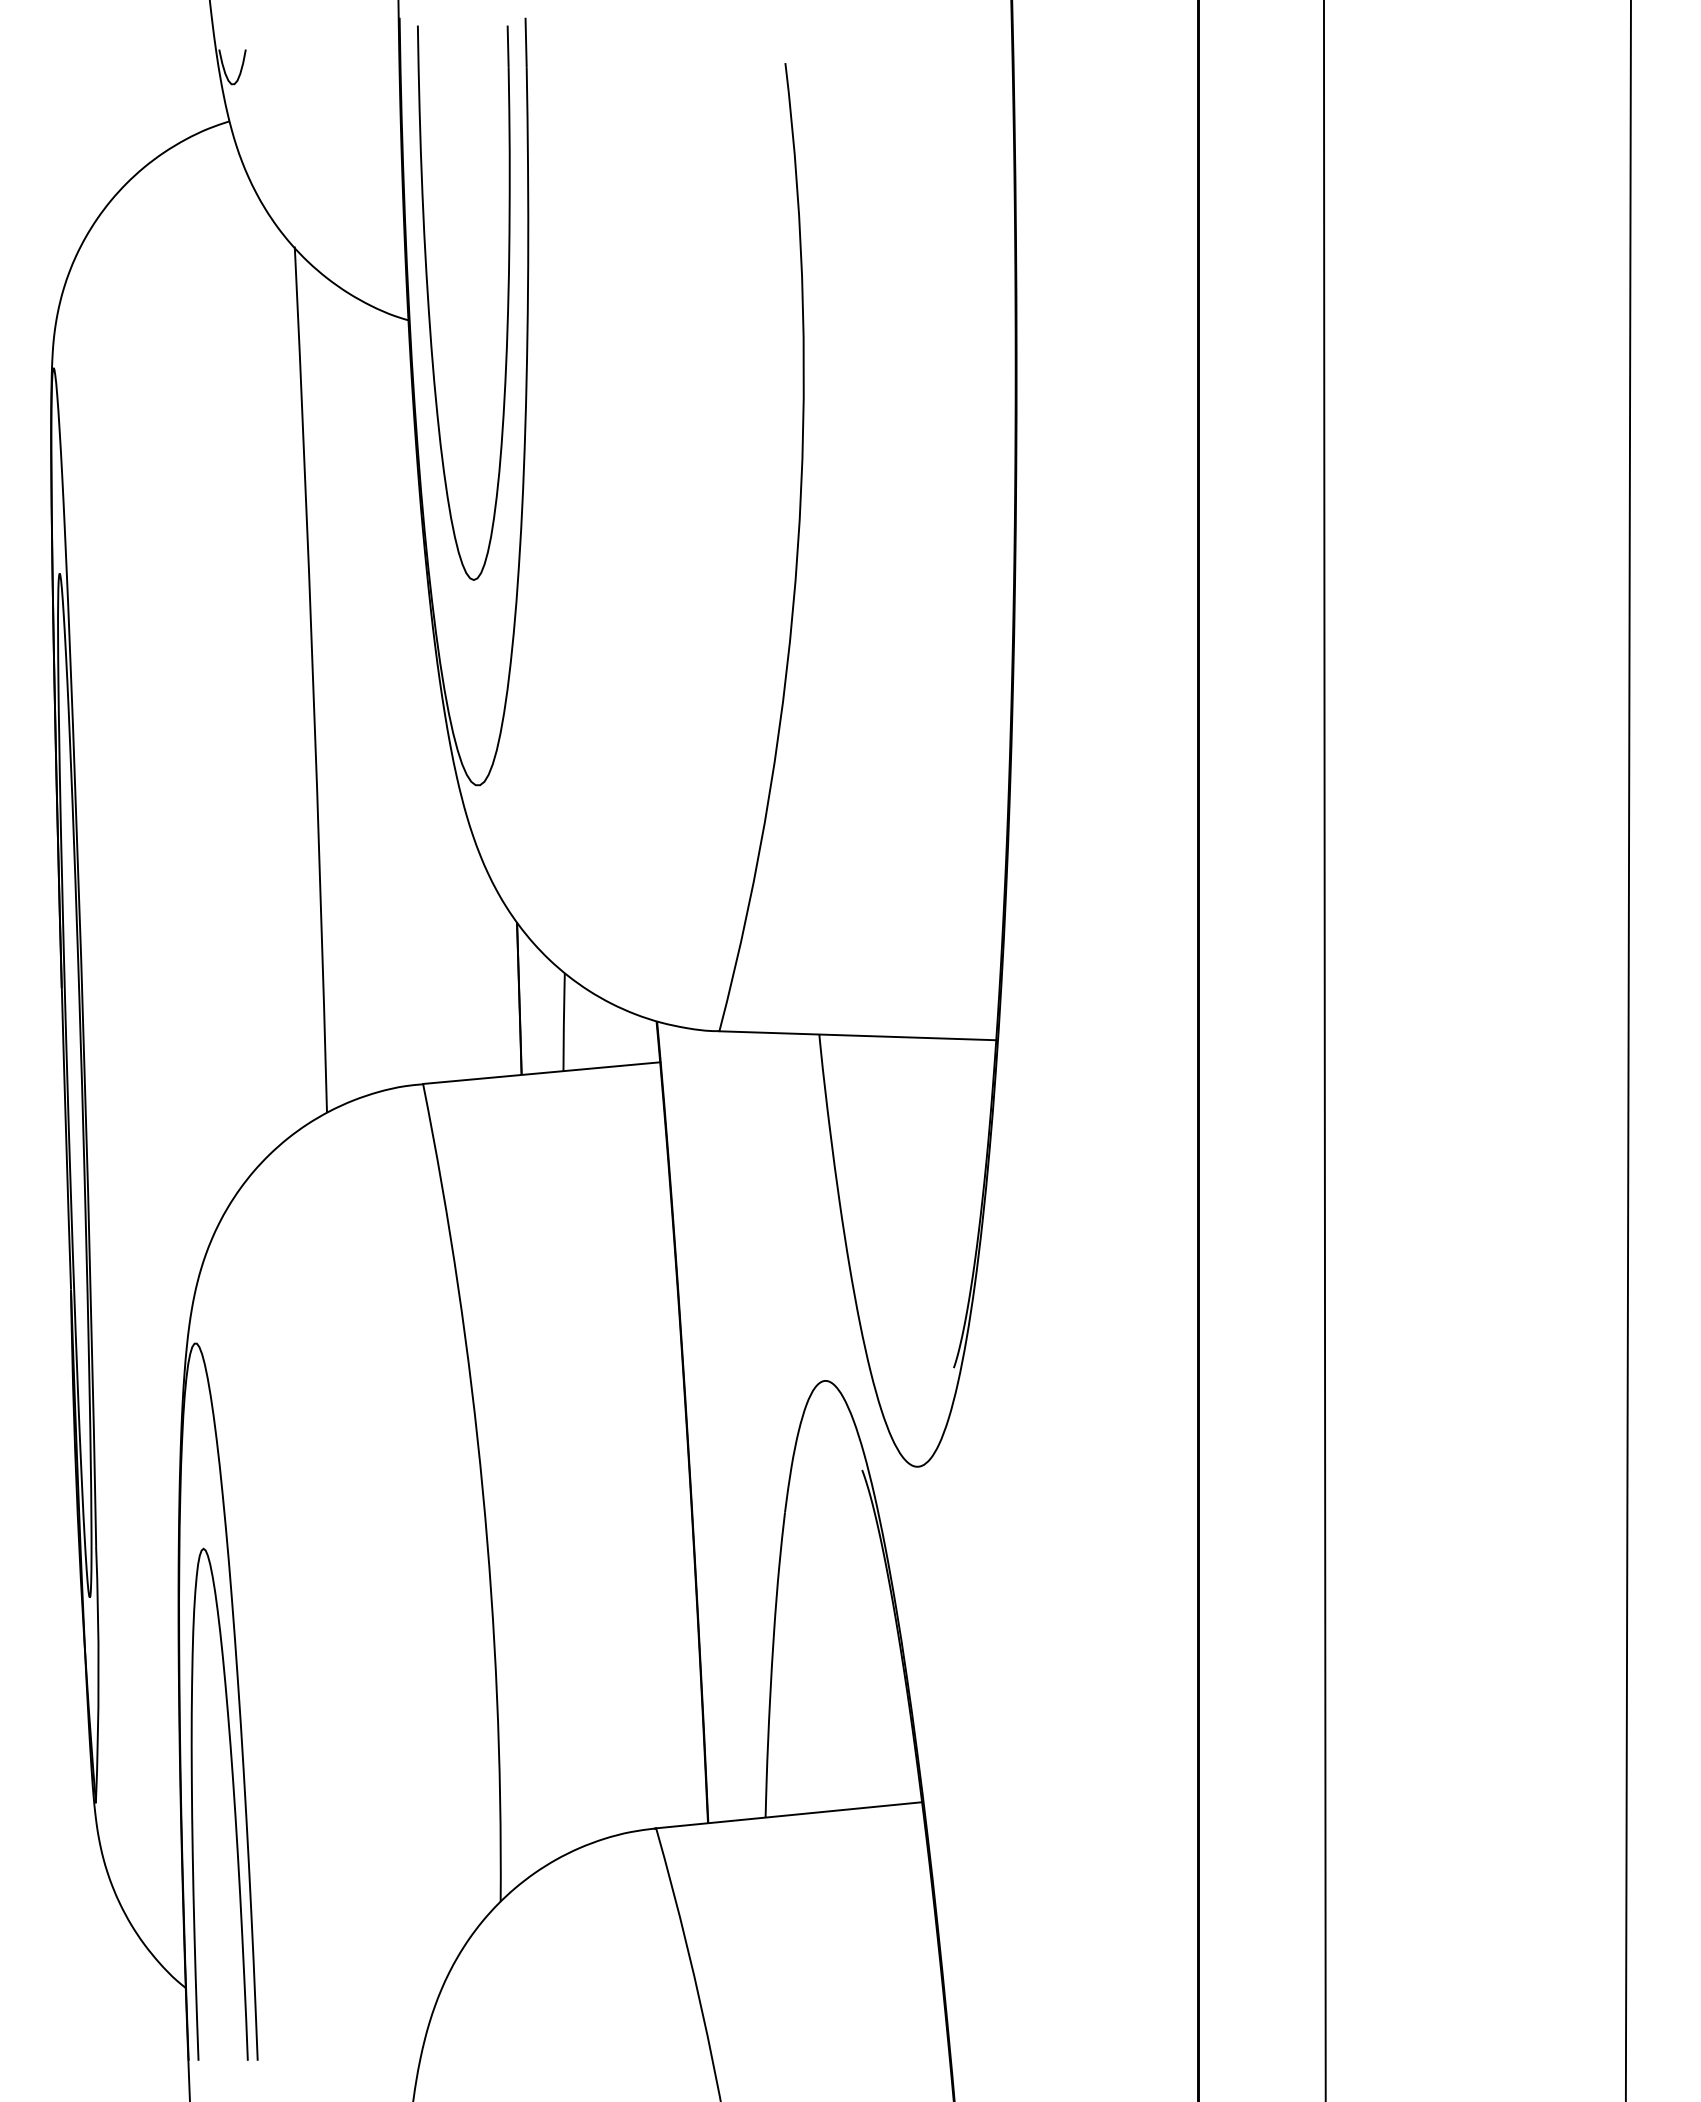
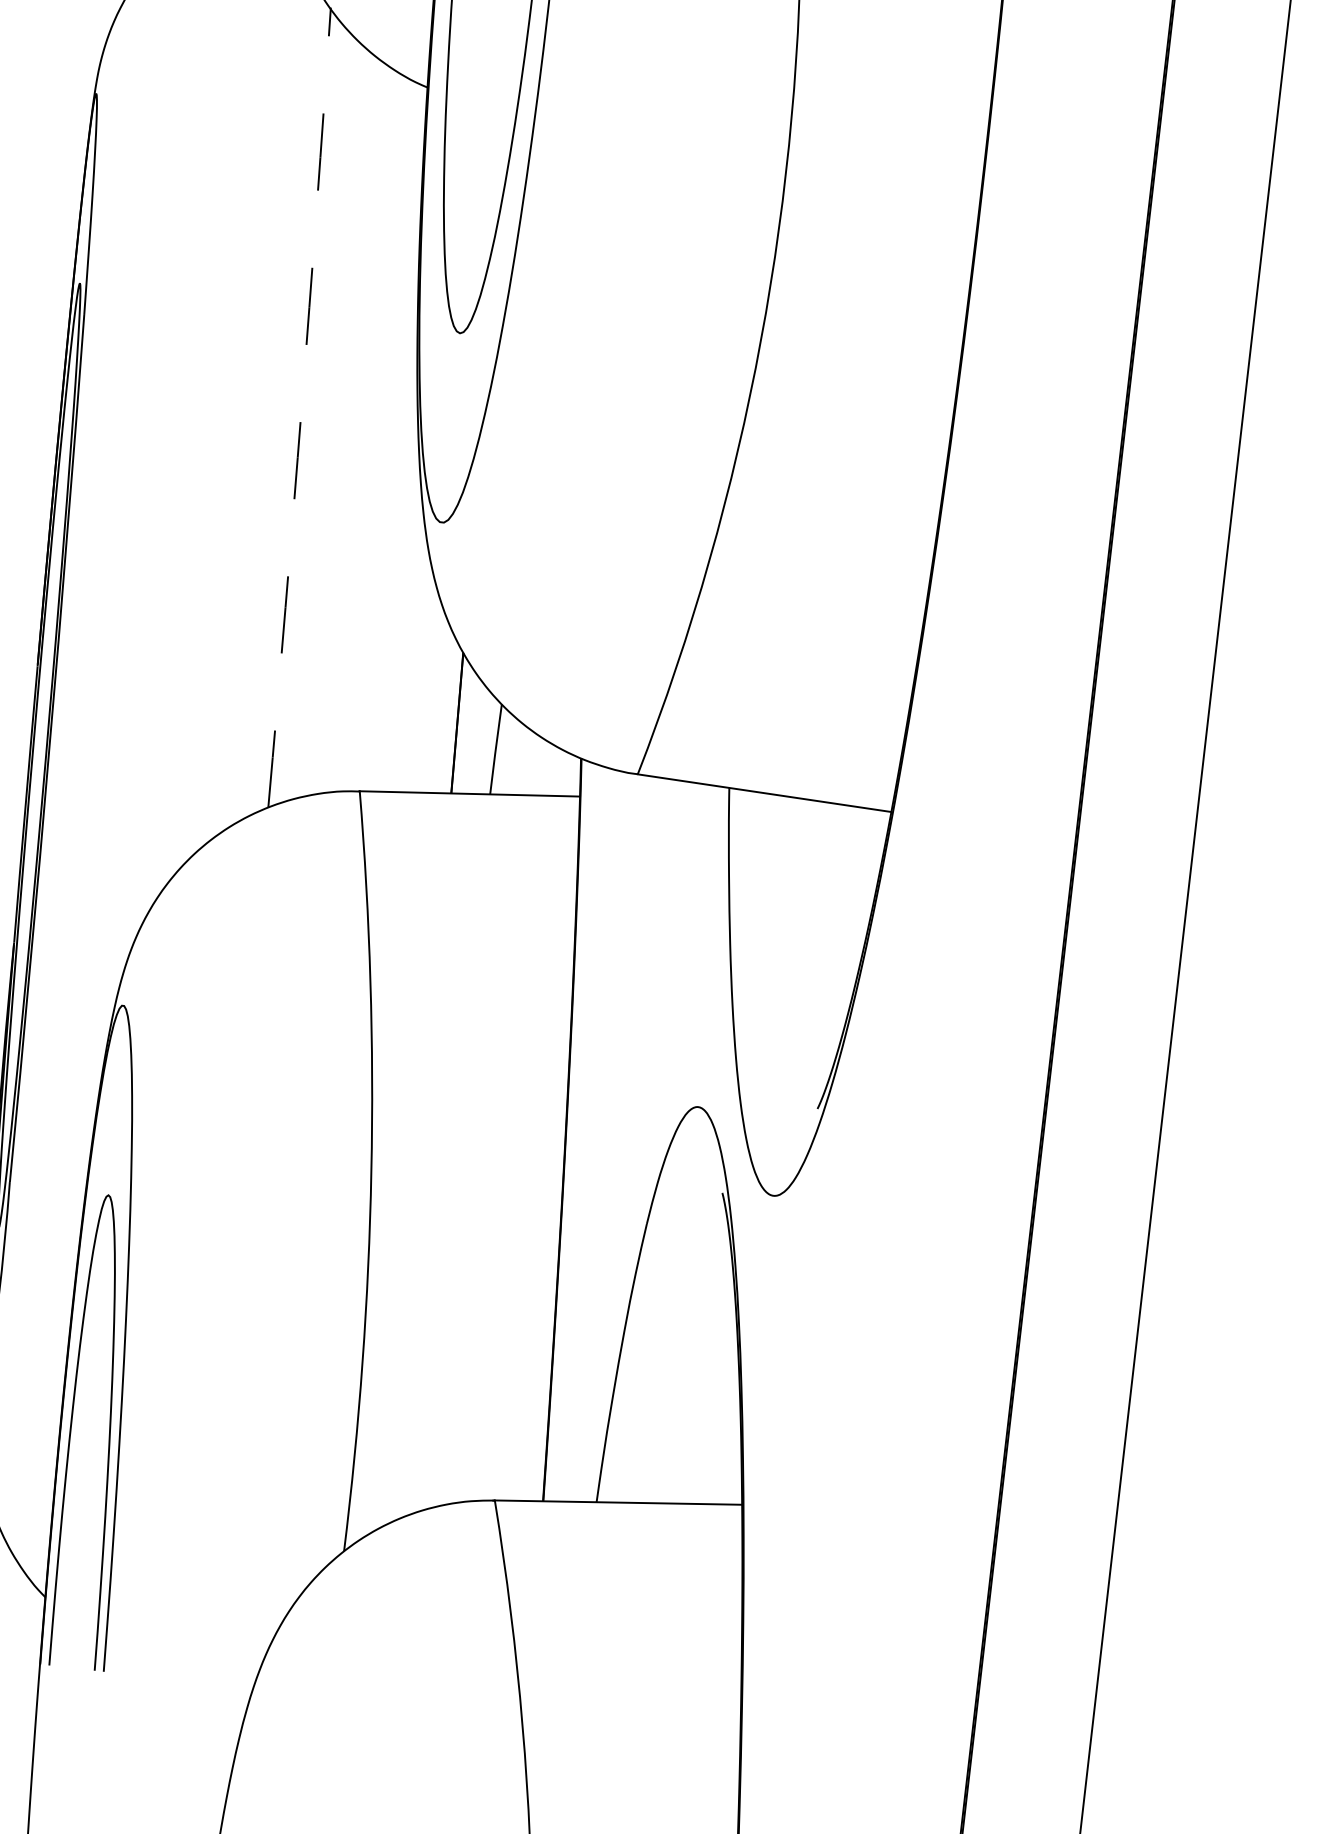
arc: (313, 679) -> (302, 407), solid -> dashed

